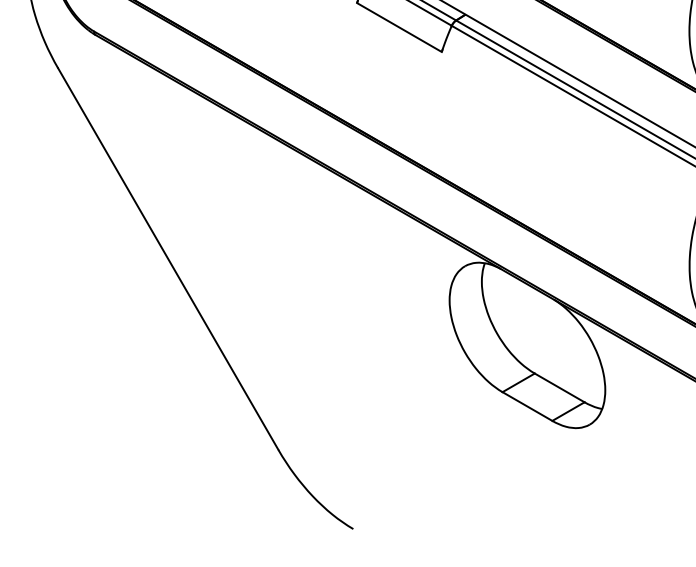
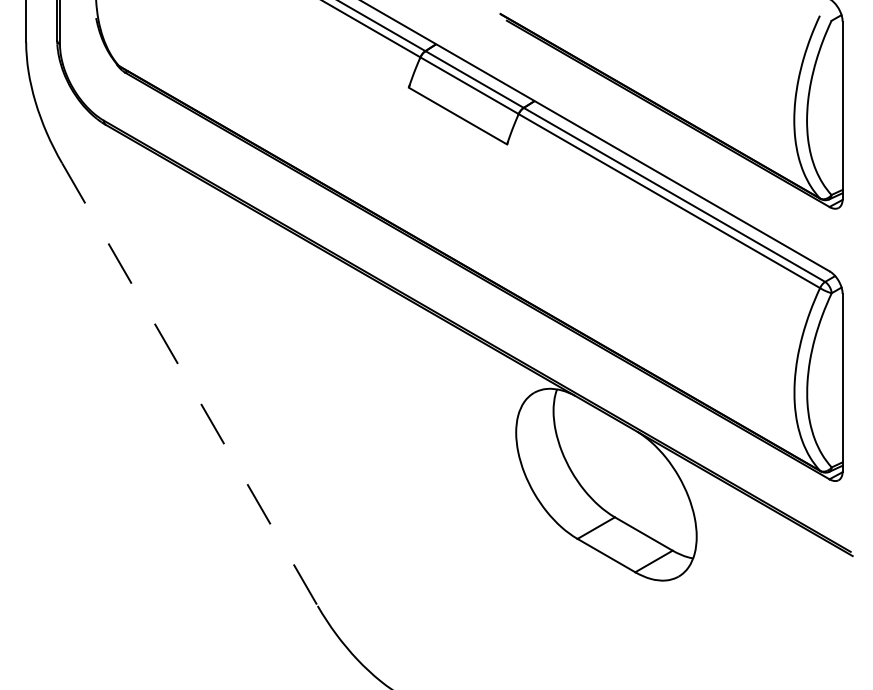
line: (167, 259) -> (189, 384), solid -> dashed

